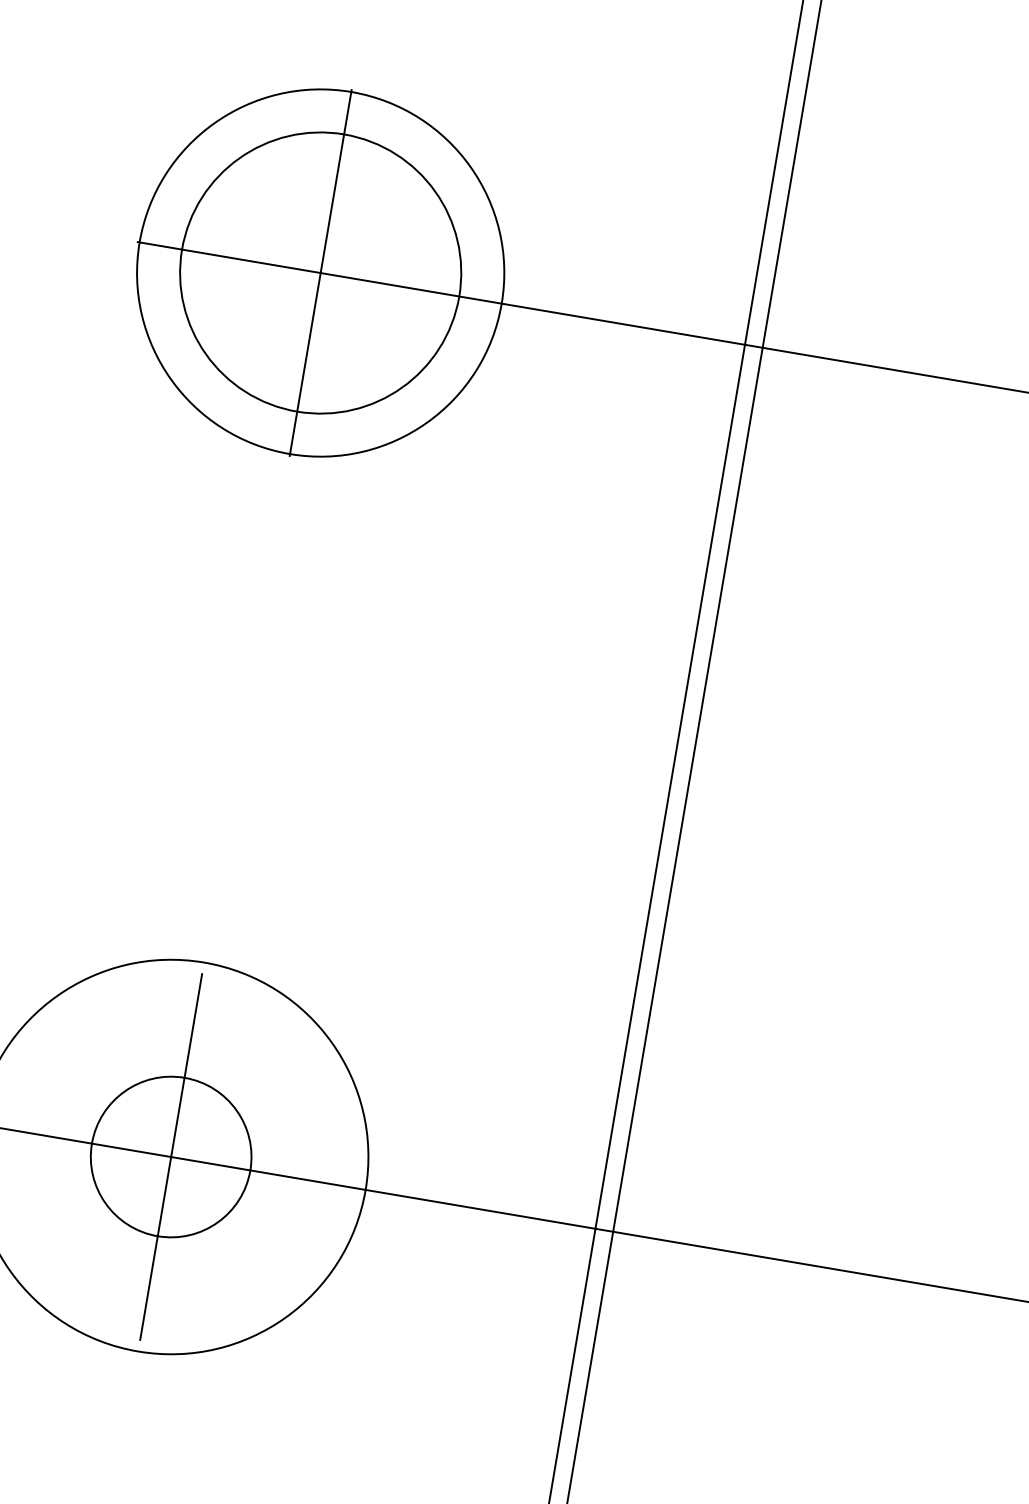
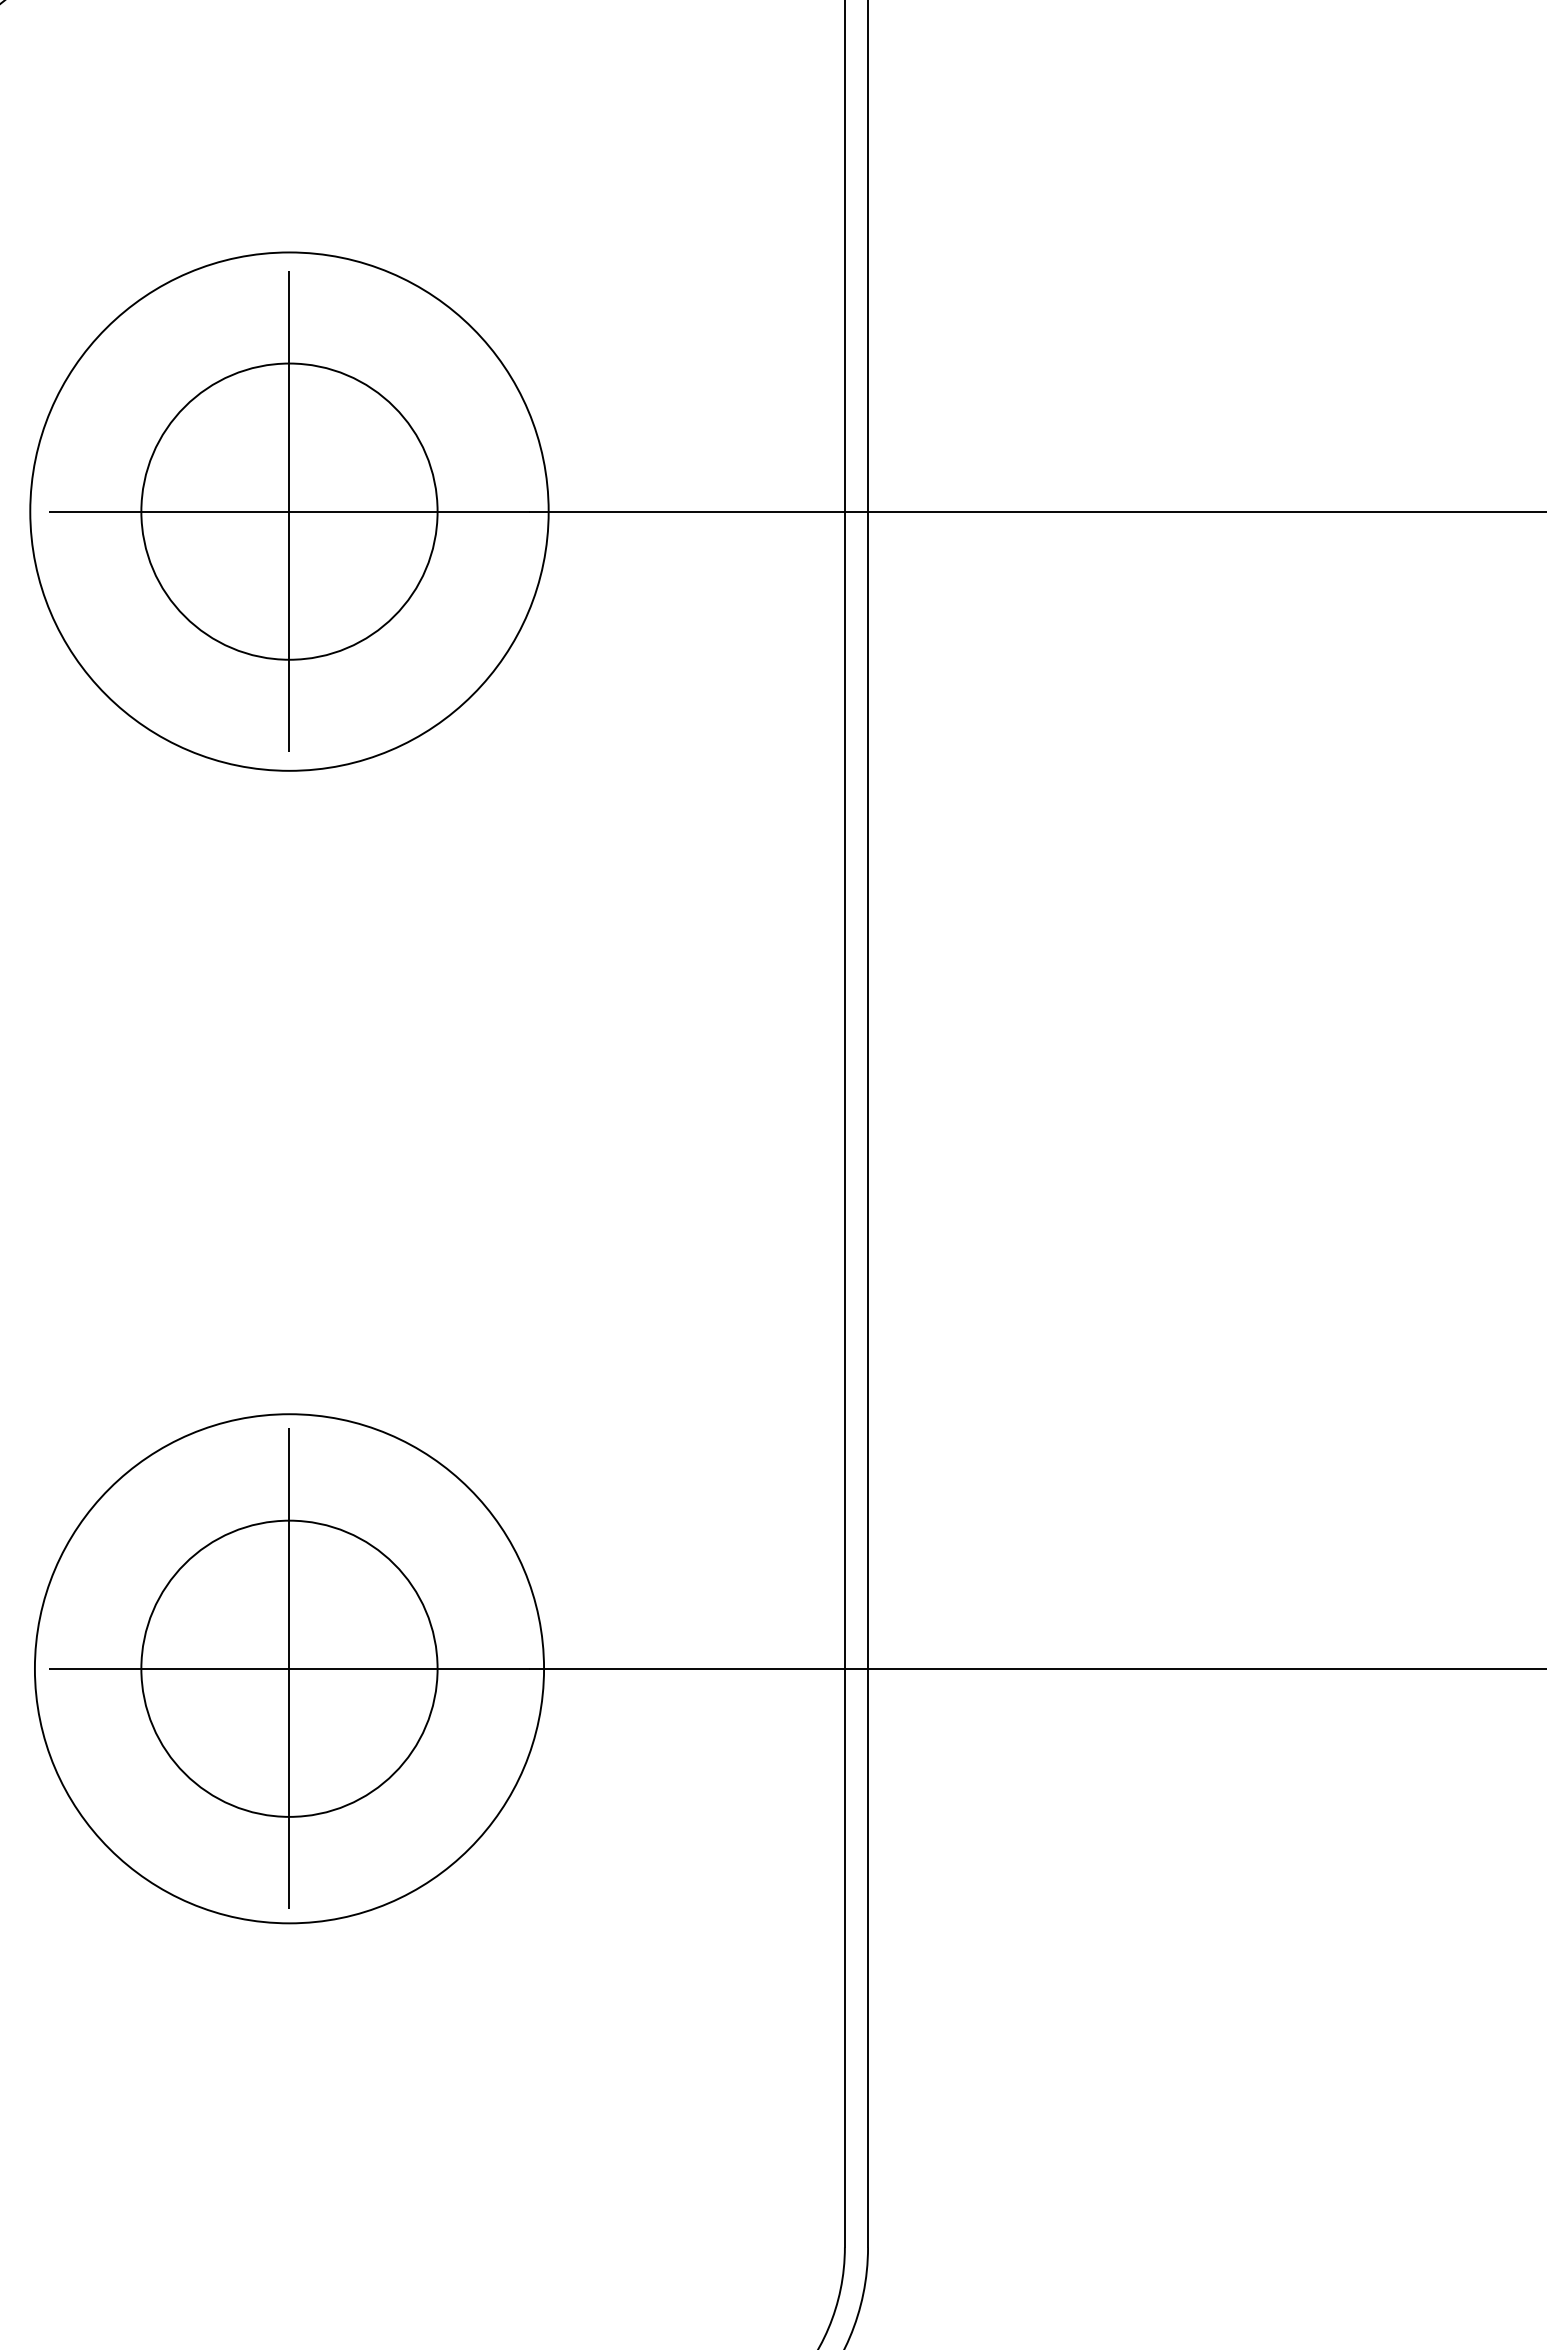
circle: (320, 272) -> (289, 511), size x0.62
circle: (320, 272) -> (289, 511), size x1.43
circle: (171, 1156) -> (289, 1668), size x1.43

